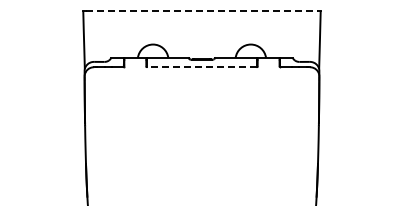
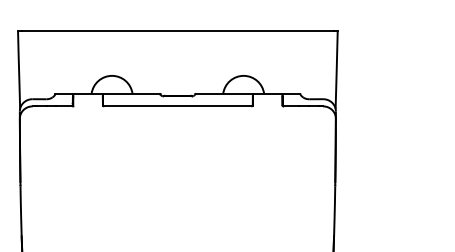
line: (202, 10) -> (178, 30), dashed -> solid
line: (202, 67) -> (178, 106), dashed -> solid

